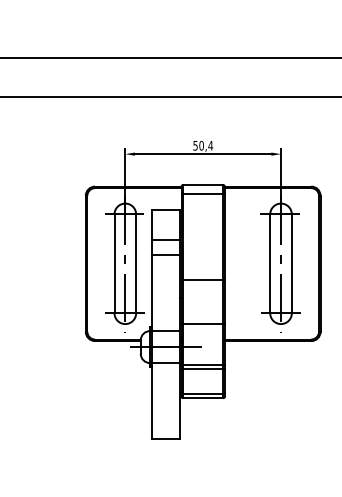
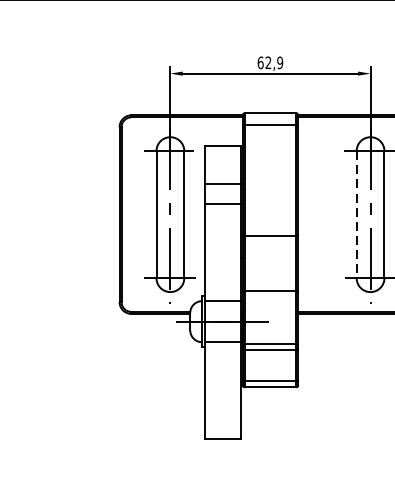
text: (203, 145) -> (270, 62), 50,4 -> 62,9
line: (270, 264) -> (357, 215), solid -> dashed

